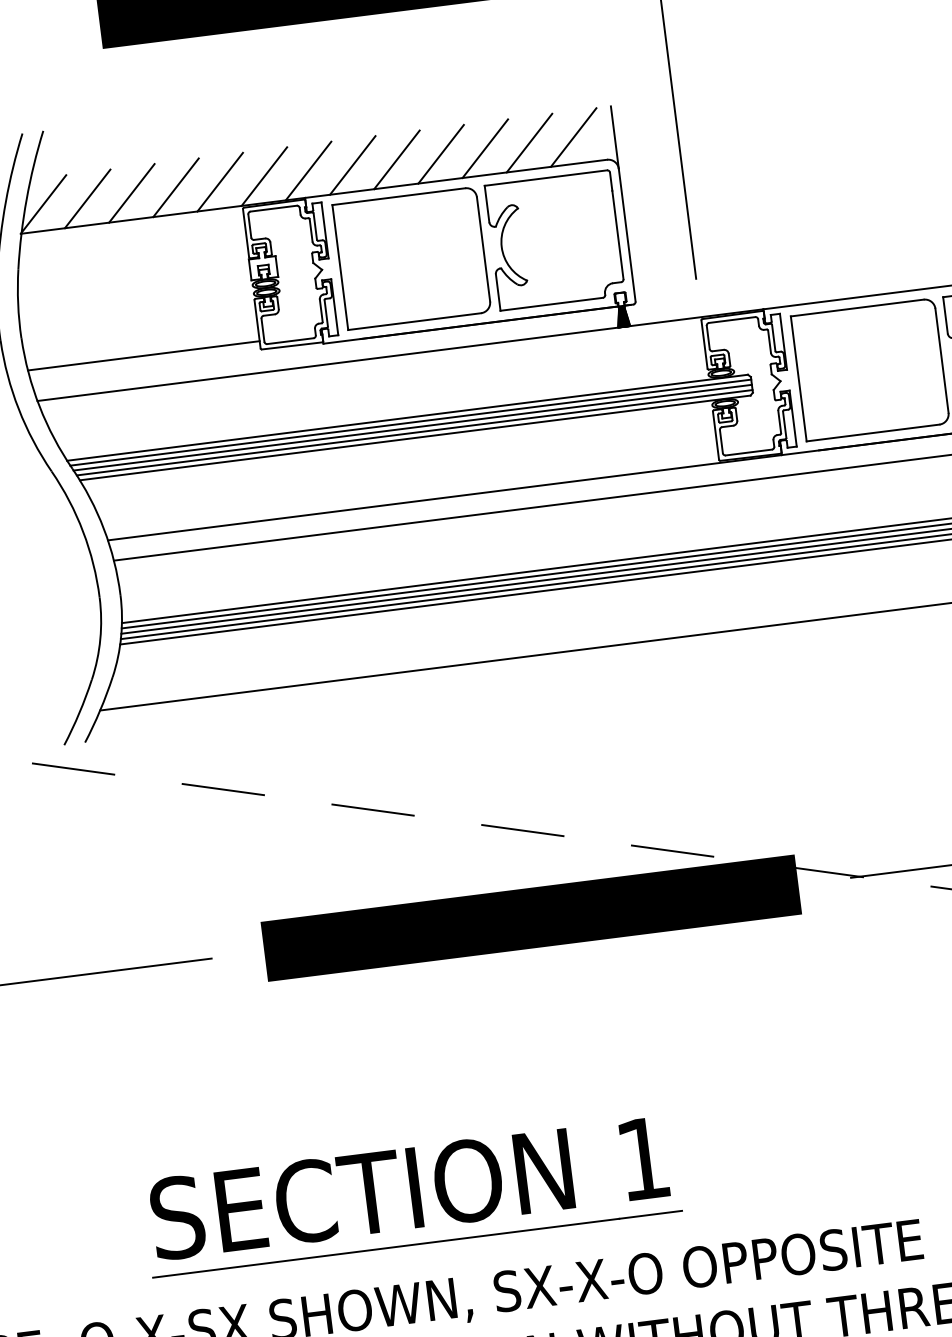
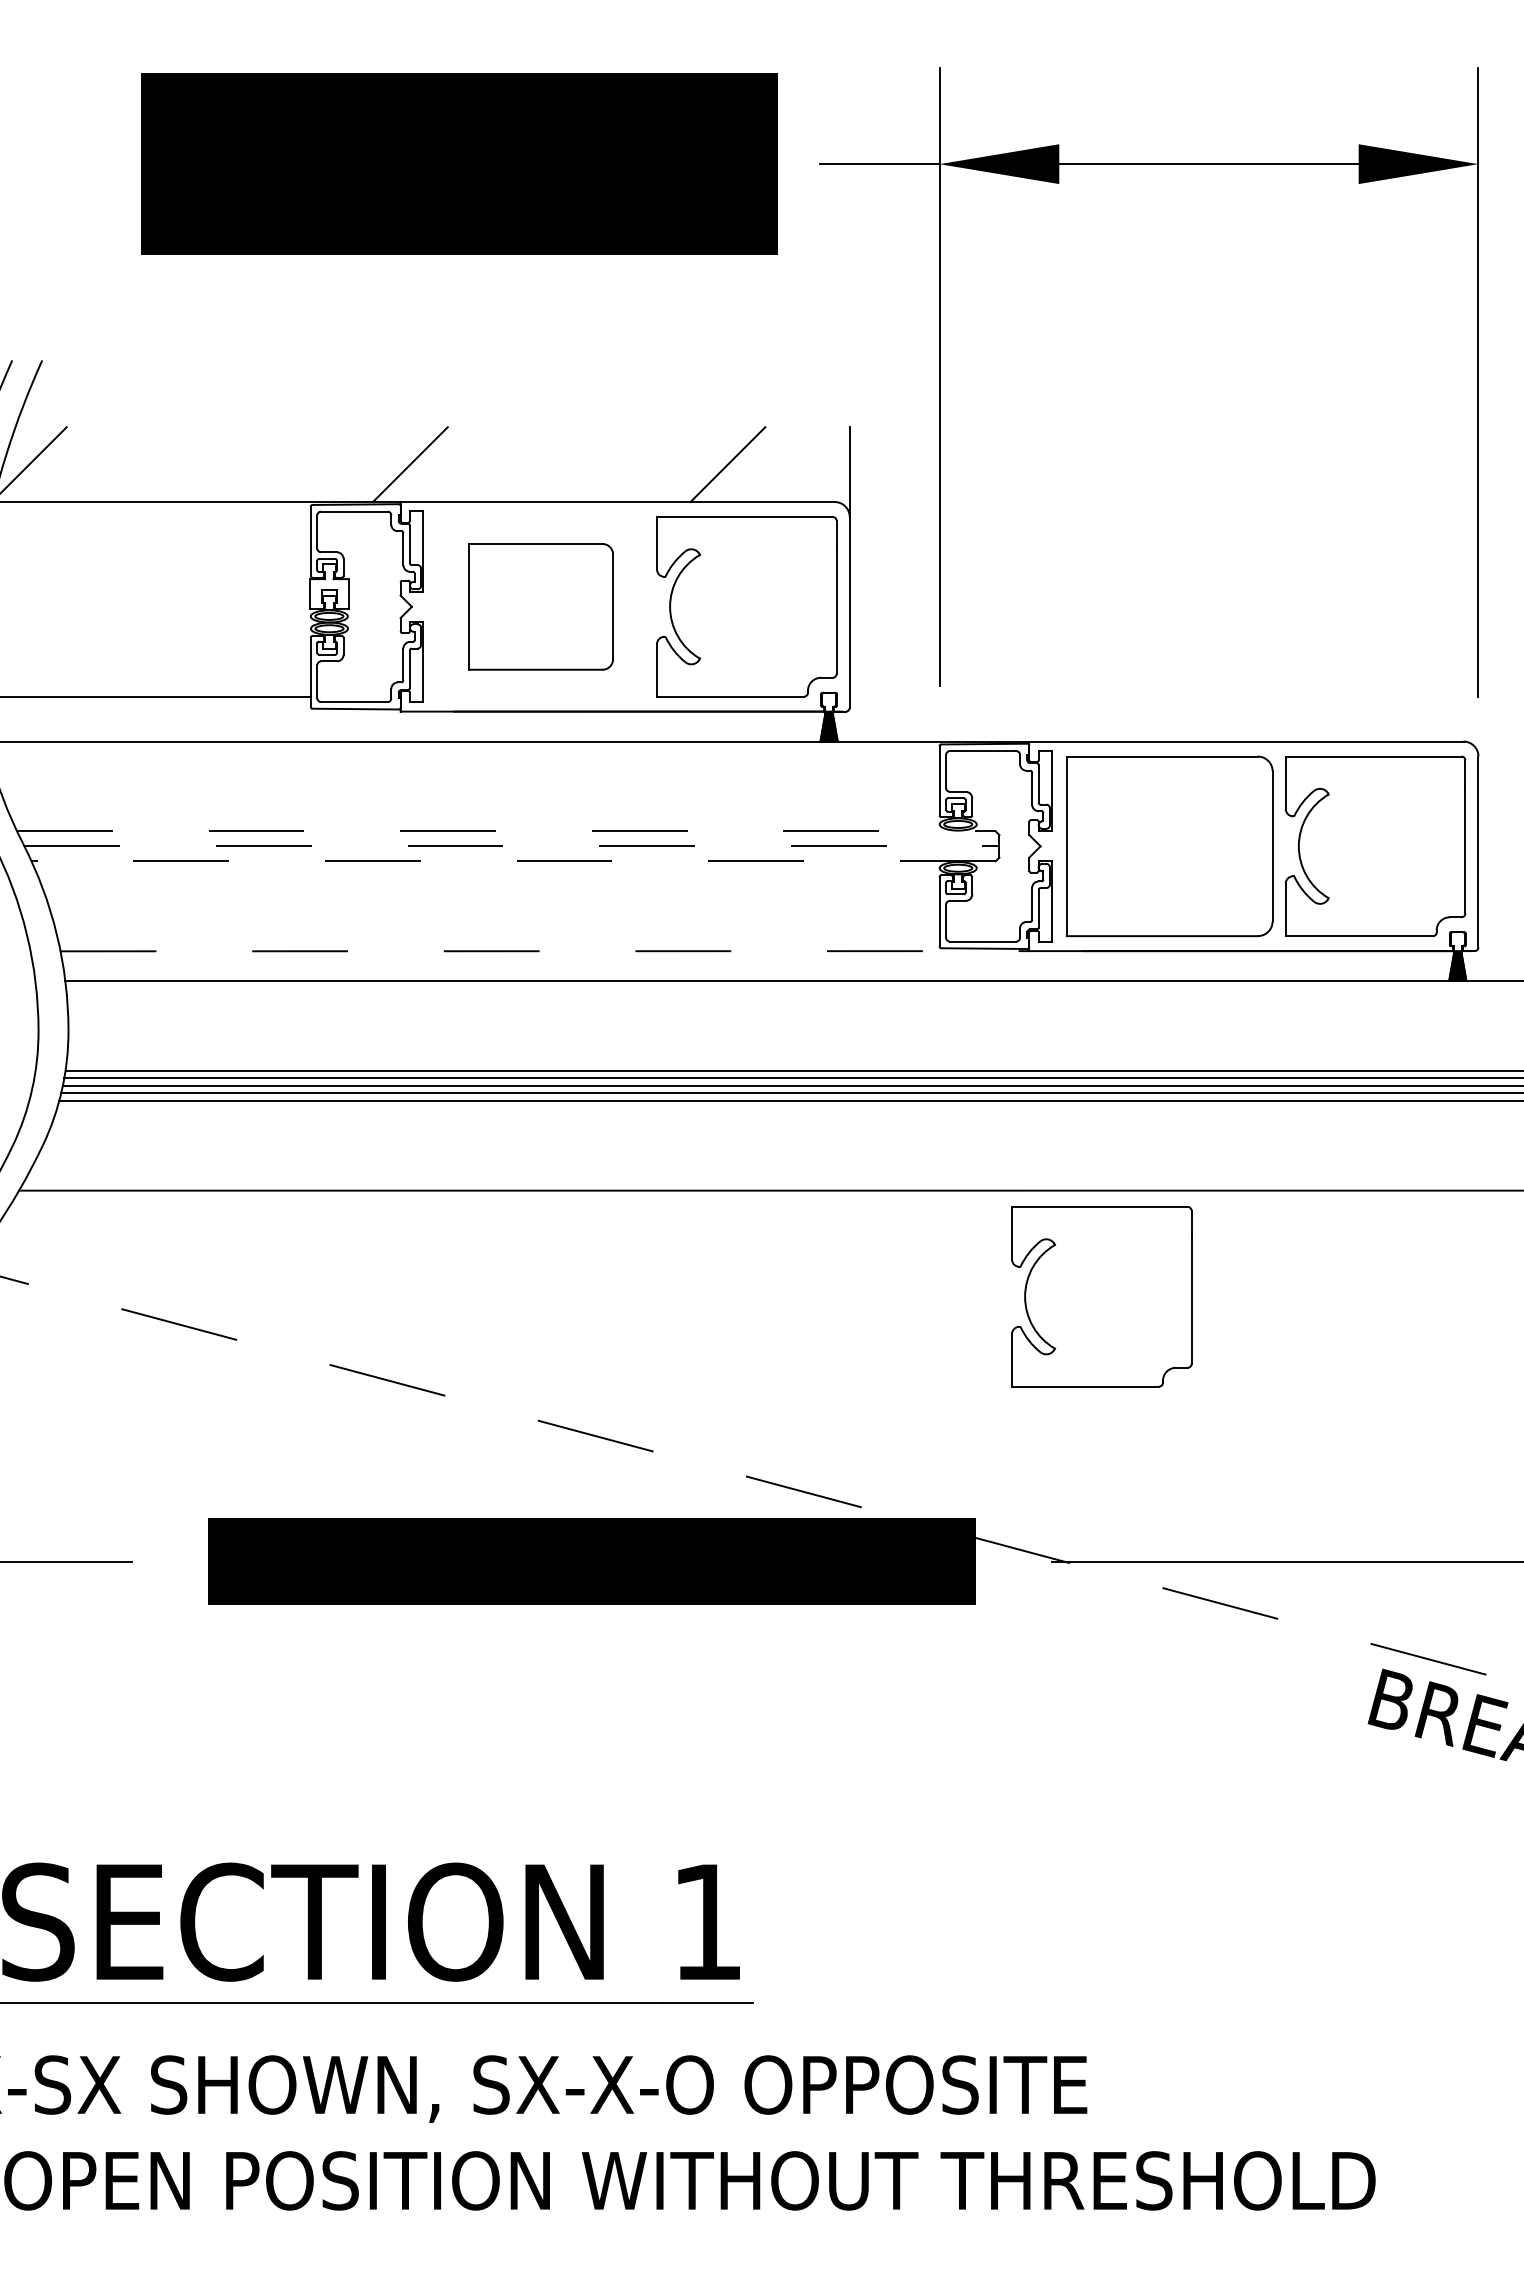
line: (573, 137) -> (791, 464), removed
line: (485, 148) -> (664, 464), removed
line: (440, 154) -> (600, 464), removed
line: (396, 159) -> (537, 464), removed
line: (352, 165) -> (473, 464), removed
line: (264, 176) -> (346, 464), removed
line: (219, 182) -> (282, 464), removed
line: (175, 187) -> (219, 464), removed
line: (131, 193) -> (155, 464), removed
line: (87, 198) -> (92, 464), removed
part: (411, 258) -> (540, 606), size x0.7
line: (407, 417) -> (506, 831), solid -> dashed
line: (410, 422) -> (509, 838), removed
line: (413, 427) -> (512, 846), solid -> dashed
line: (414, 432) -> (513, 853), removed
line: (415, 438) -> (513, 861), solid -> dashed
line: (445, 497) -> (545, 951), solid -> dashed
part: (862, 689) -> (1101, 1296), added

